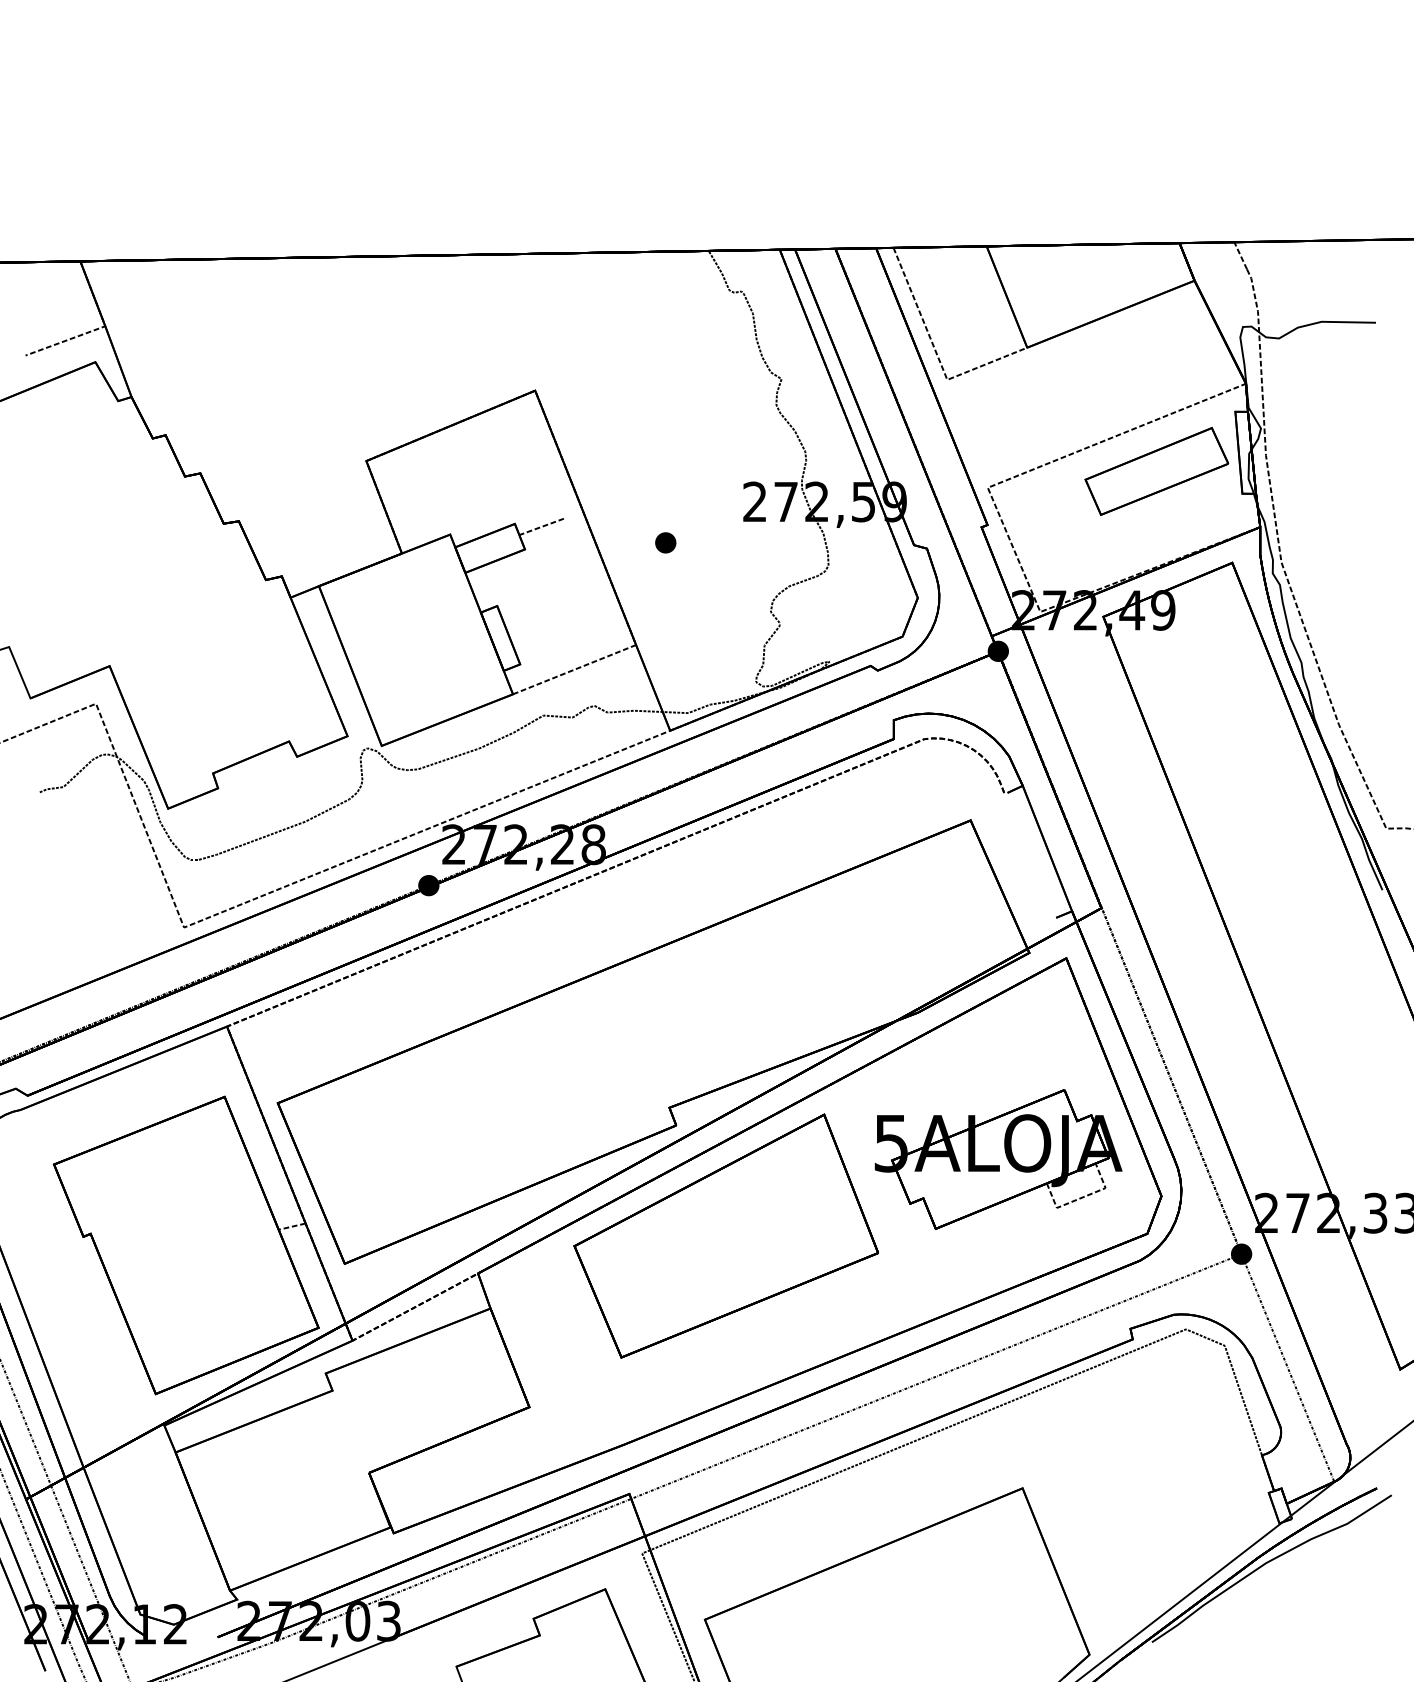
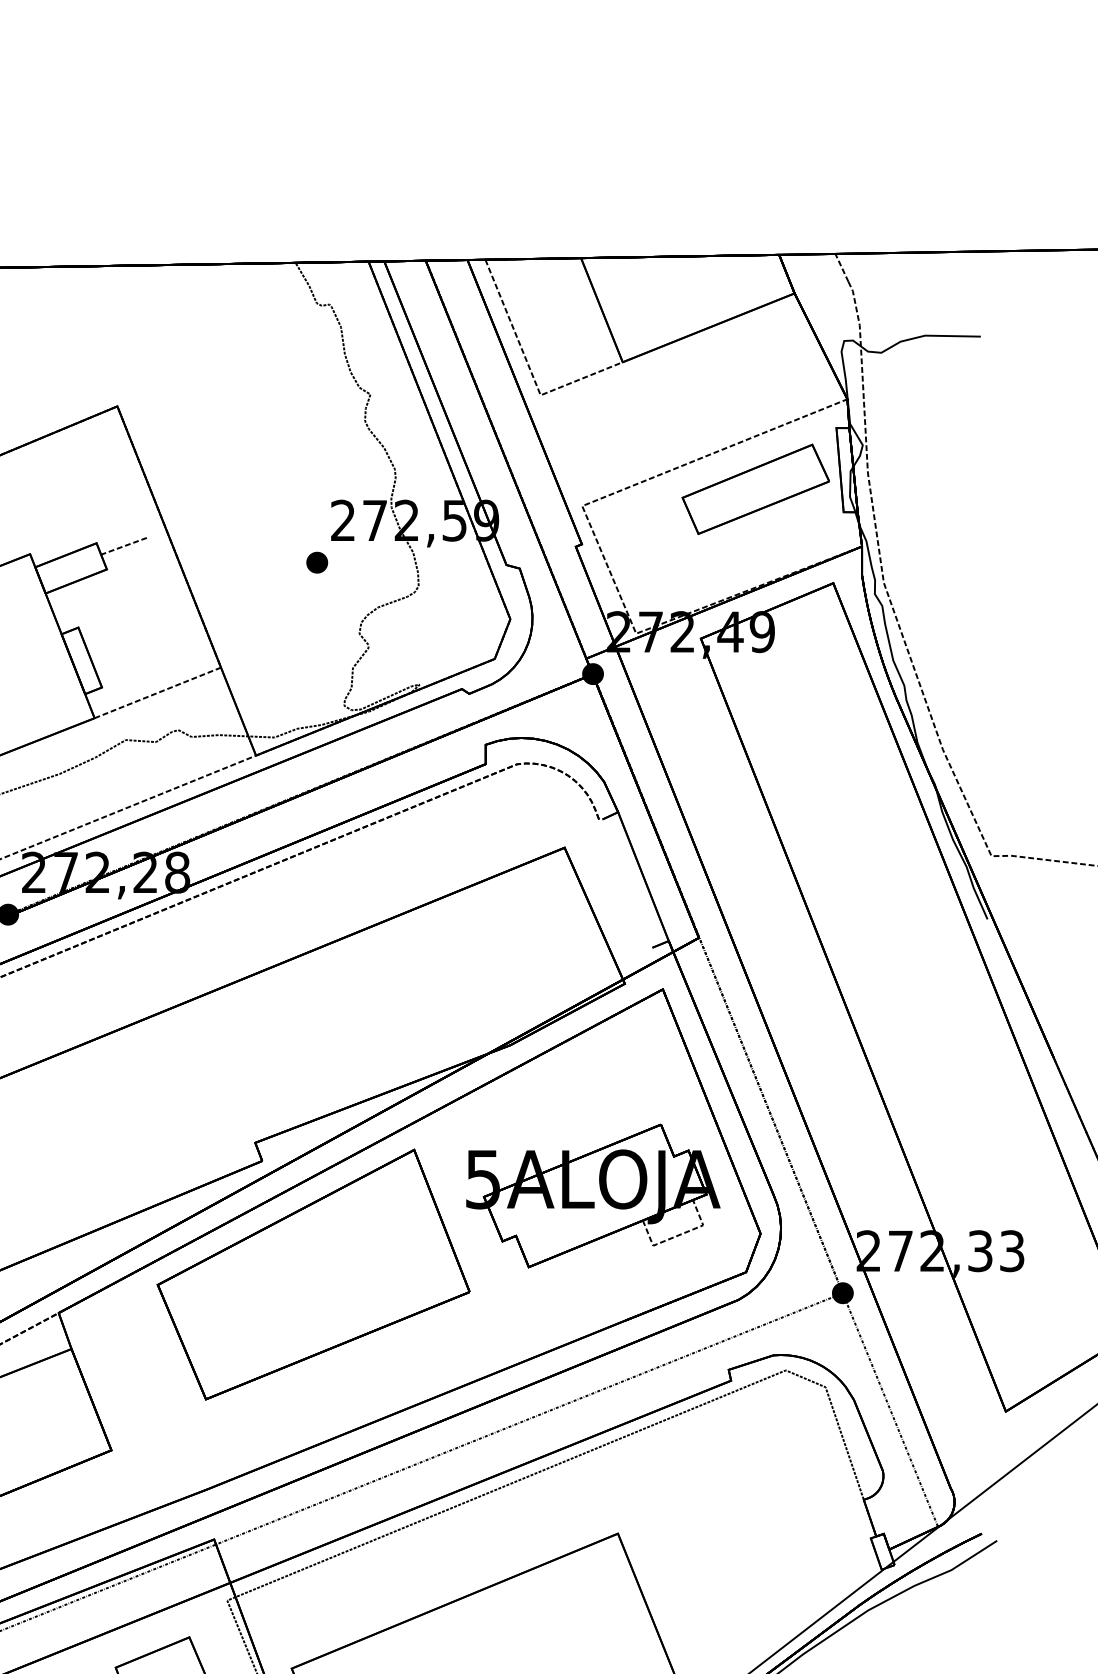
part: (665, 542) -> (316, 562), moved

